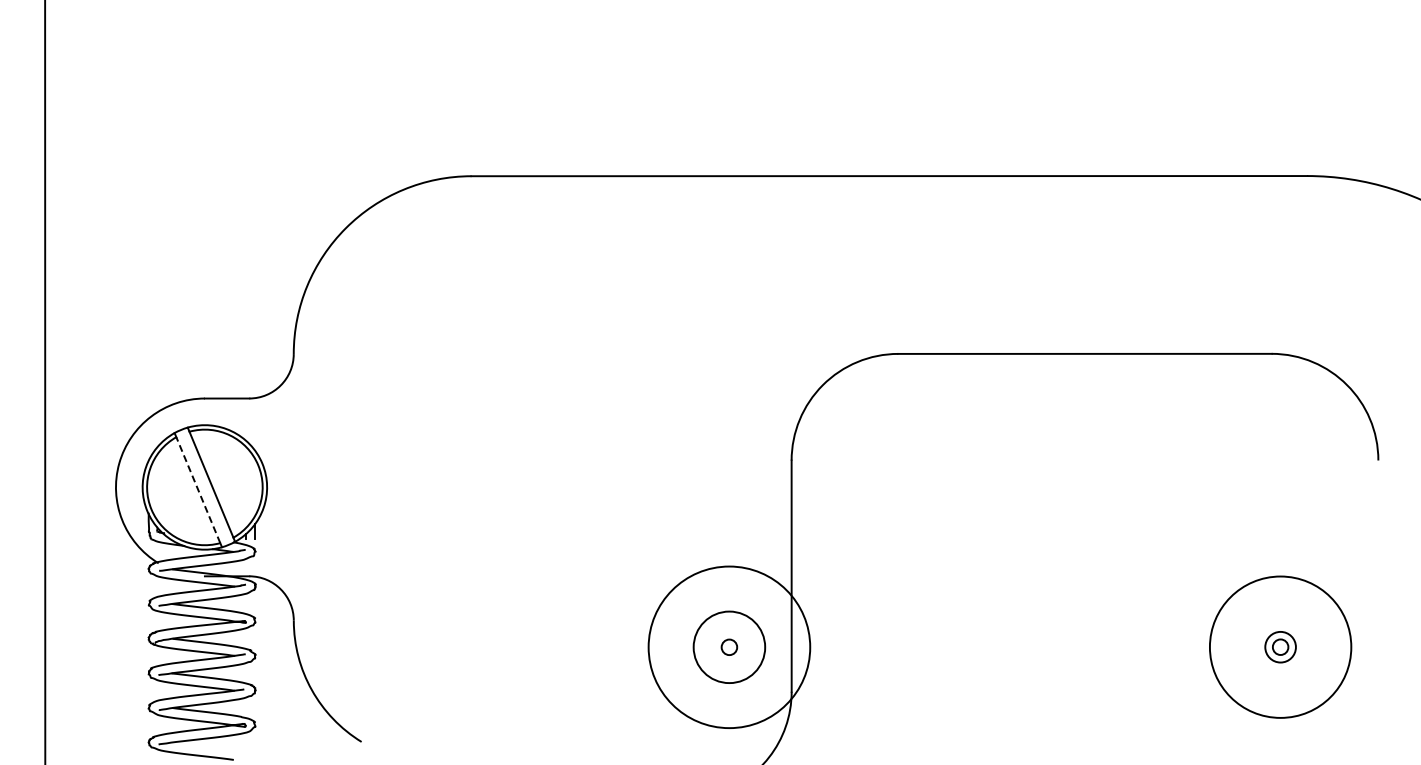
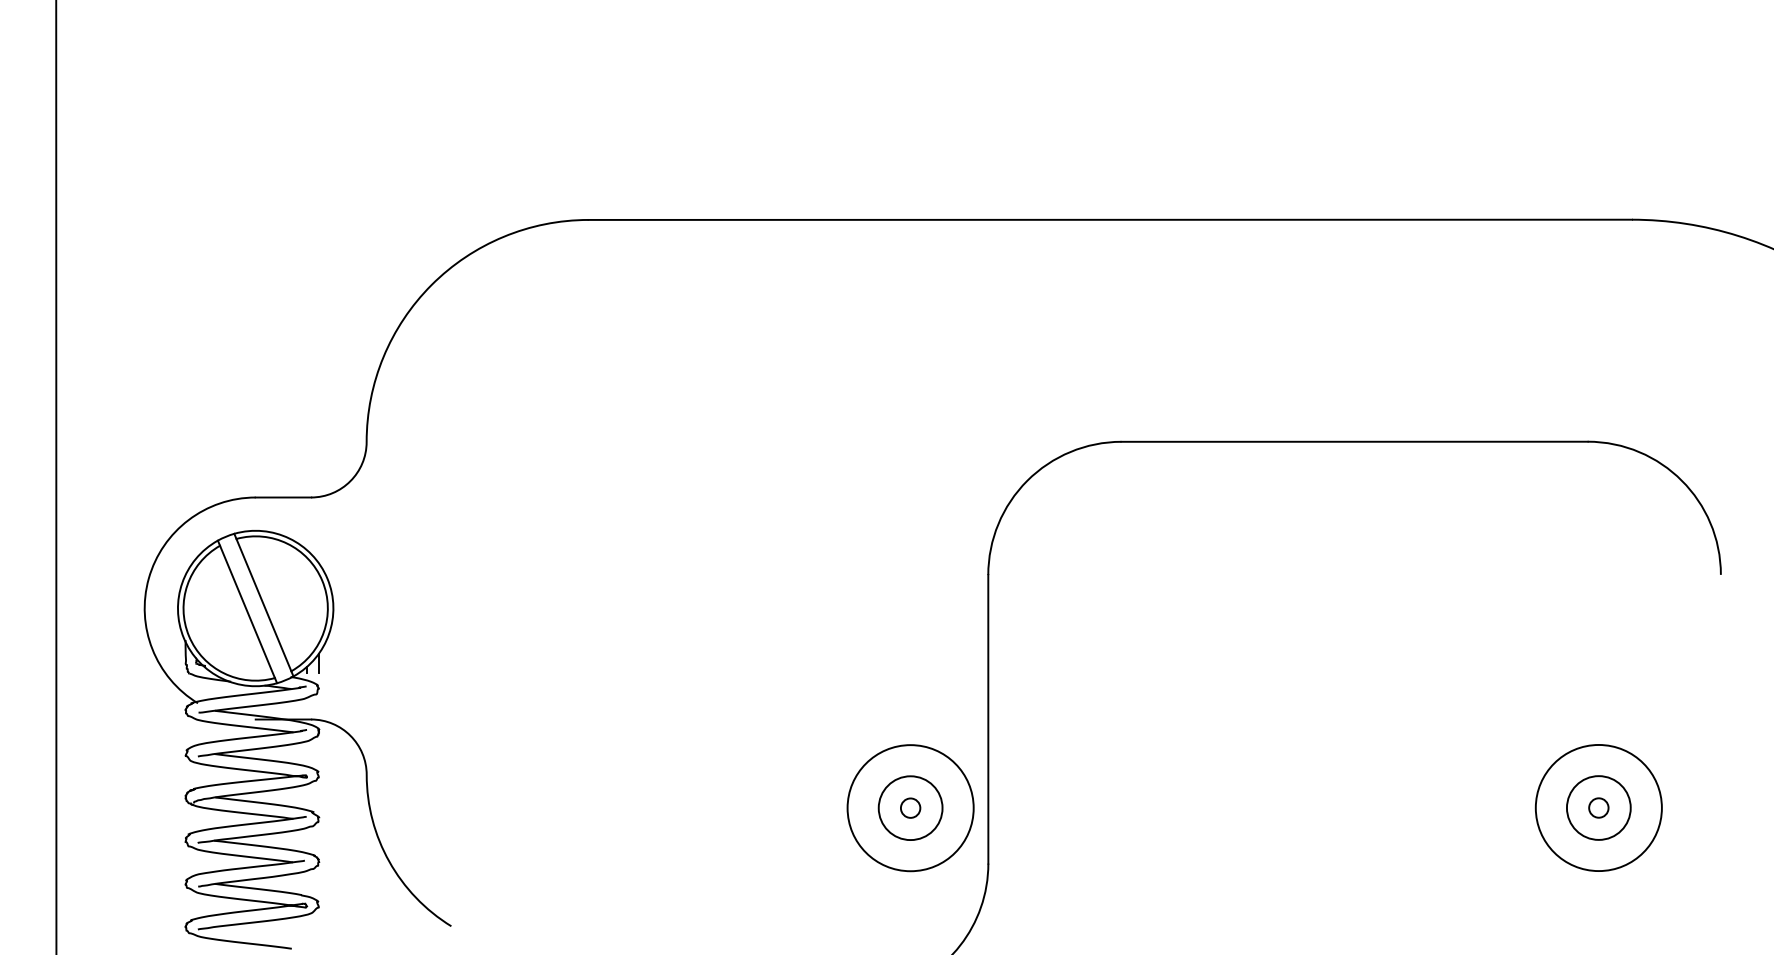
line: (198, 489) -> (247, 611), dashed -> solid
circle: (728, 646) -> (909, 807), size x0.62
circle: (728, 646) -> (909, 807), size x0.71
circle: (1280, 646) -> (1598, 807), size x0.71
circle: (1280, 646) -> (1598, 807), size x1.67

